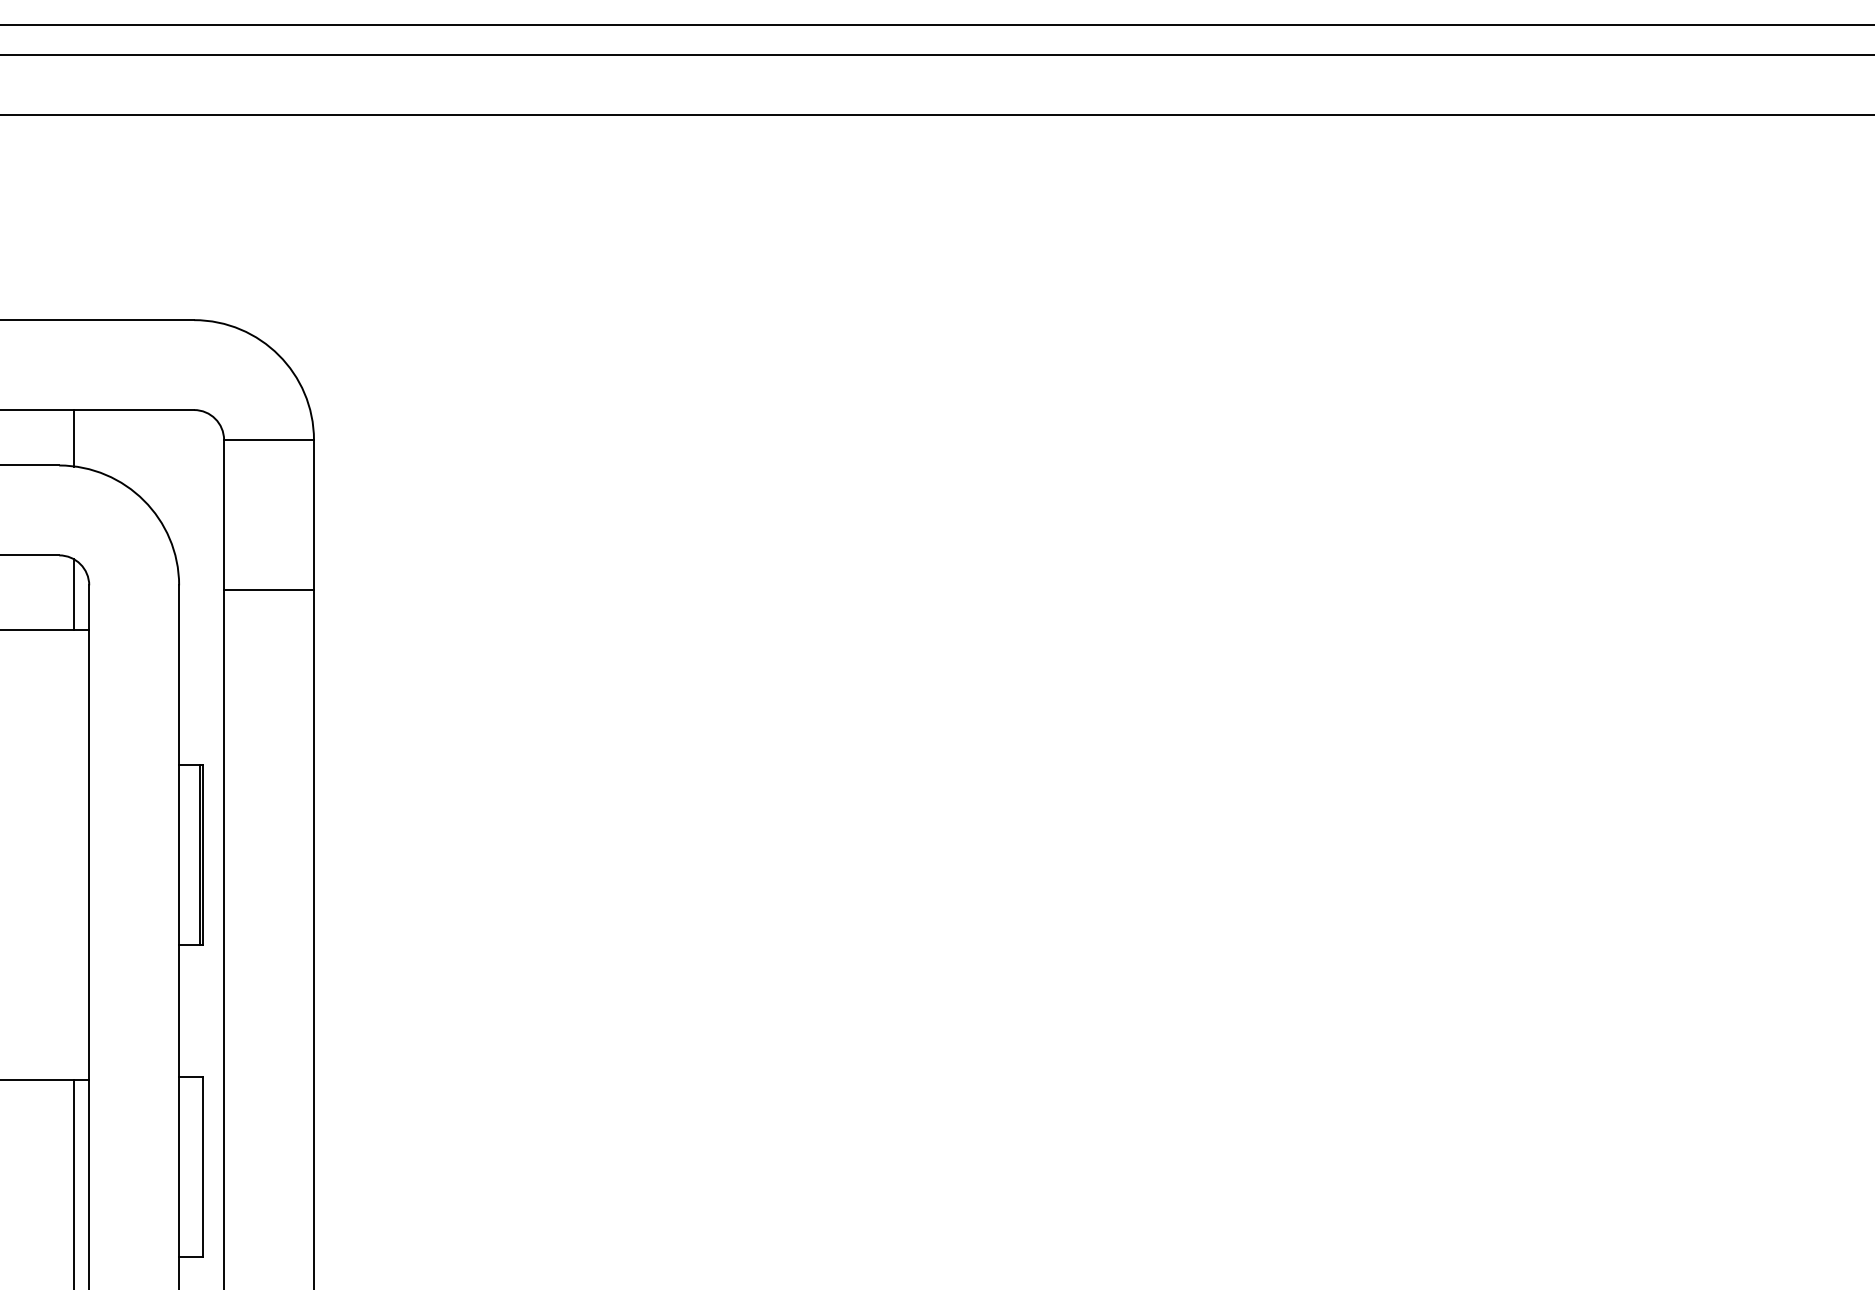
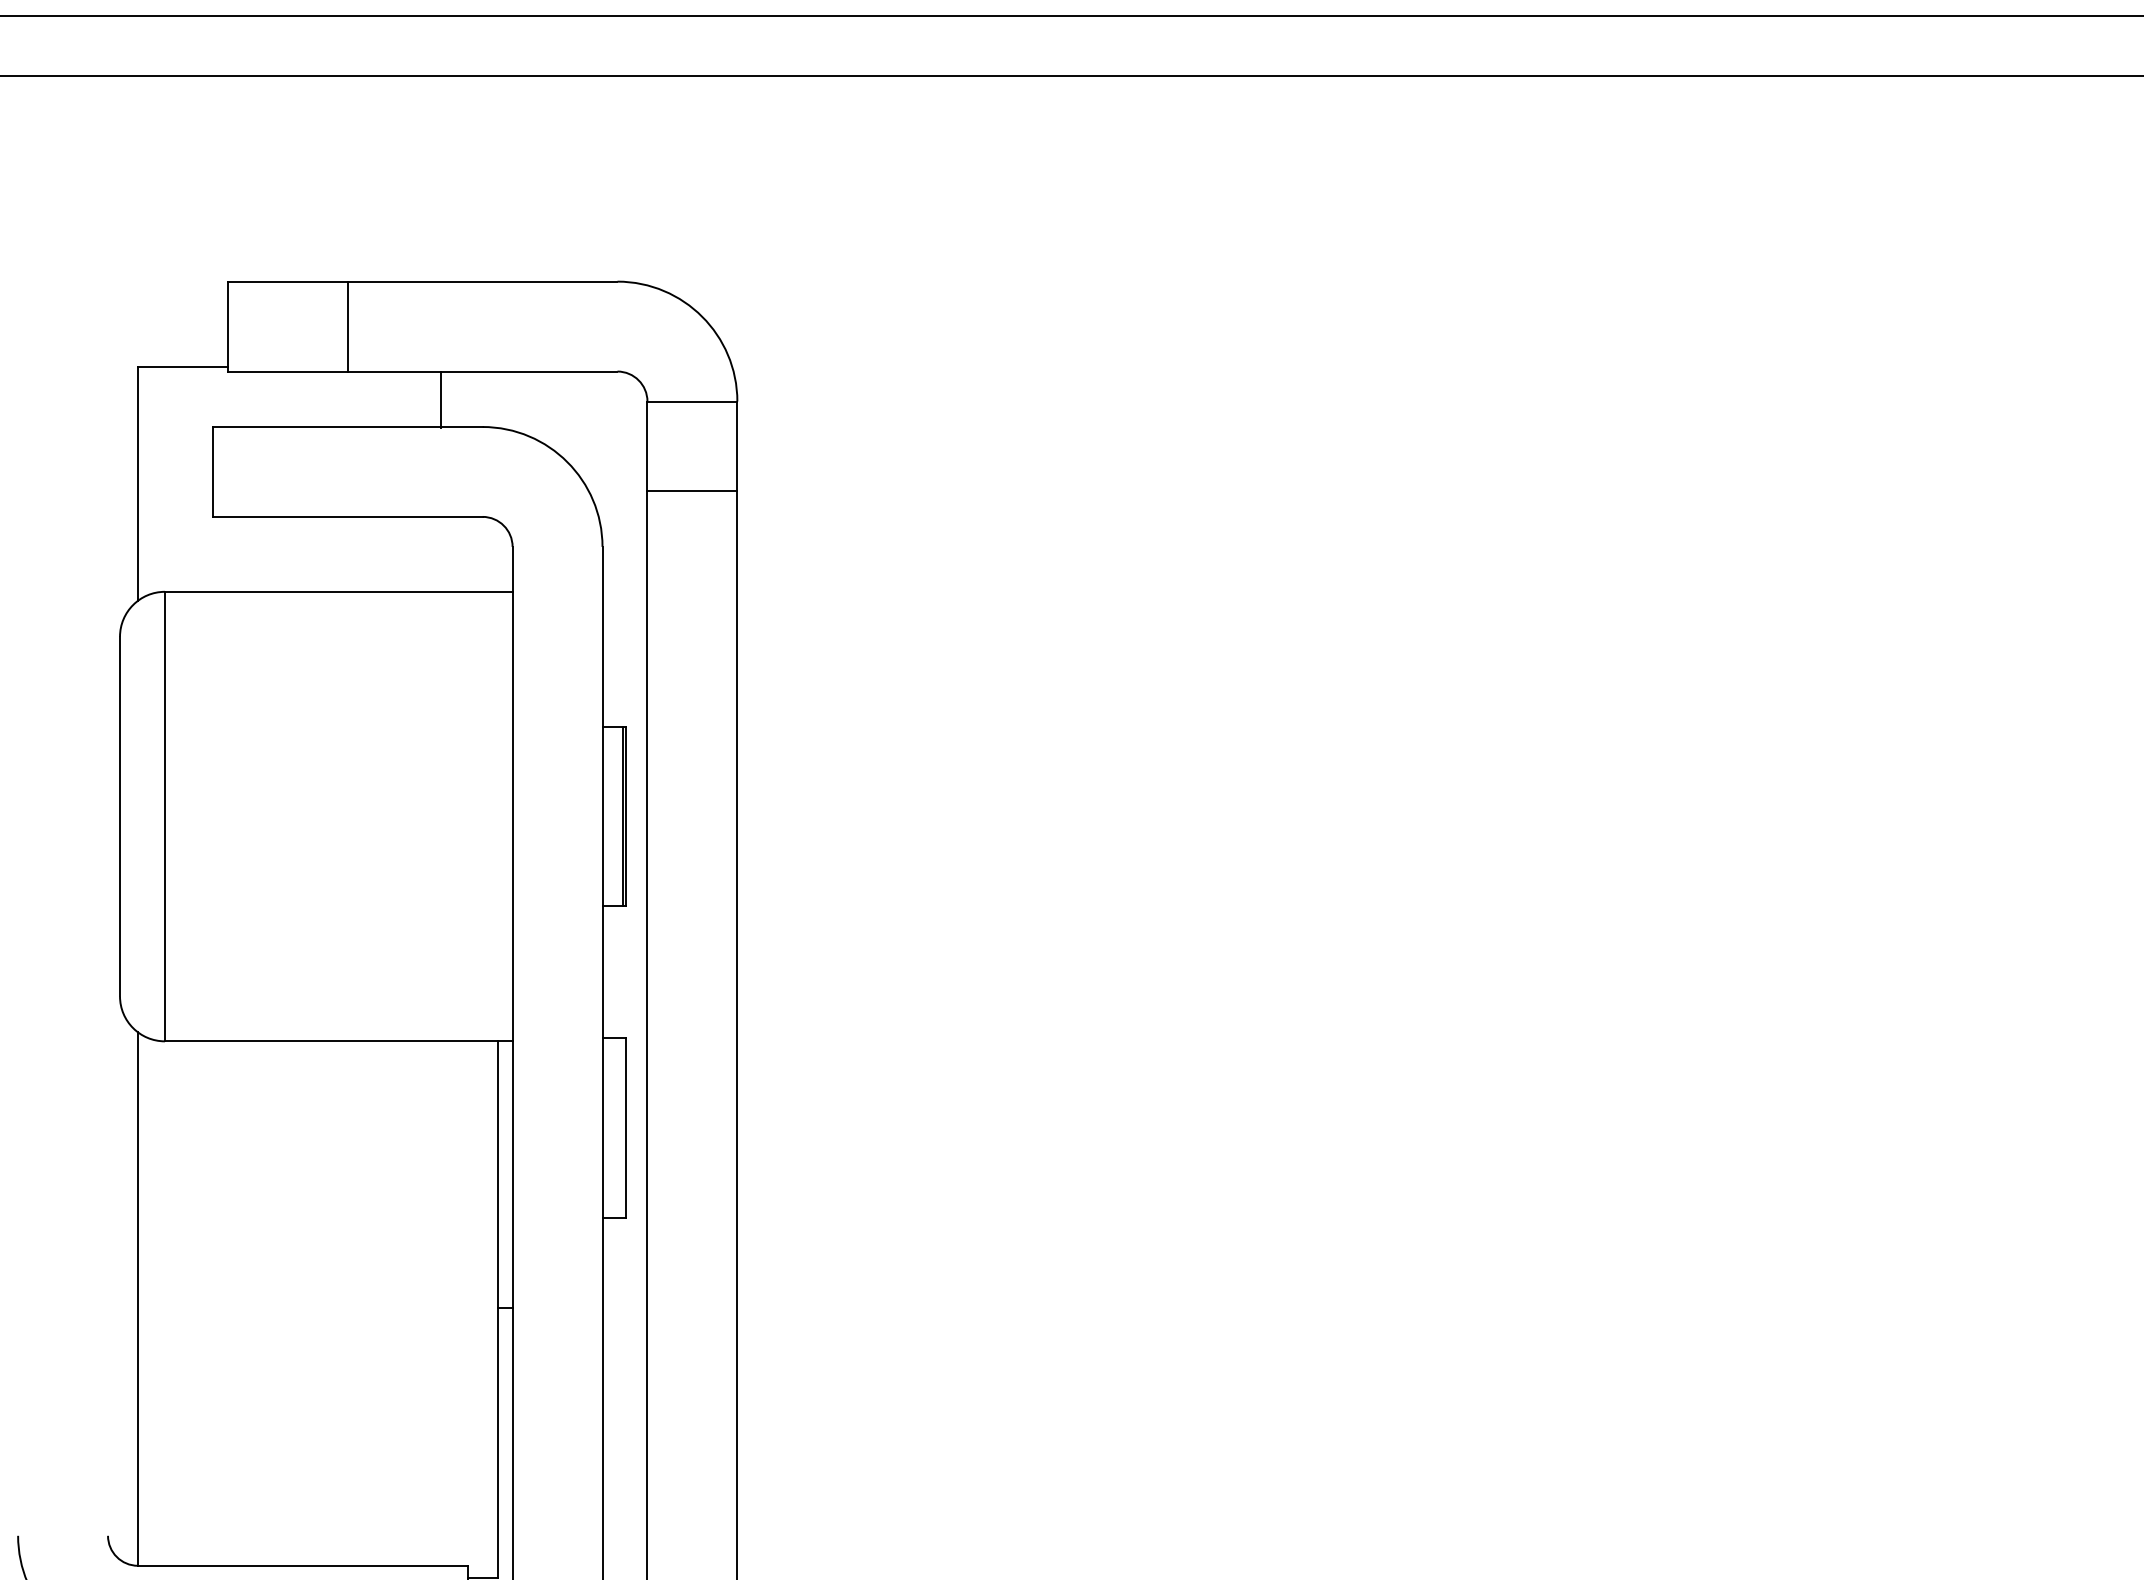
line: (74, 437) -> (440, 399), moved
line: (269, 589) -> (692, 491), moved
line: (74, 593) -> (497, 555), removed

